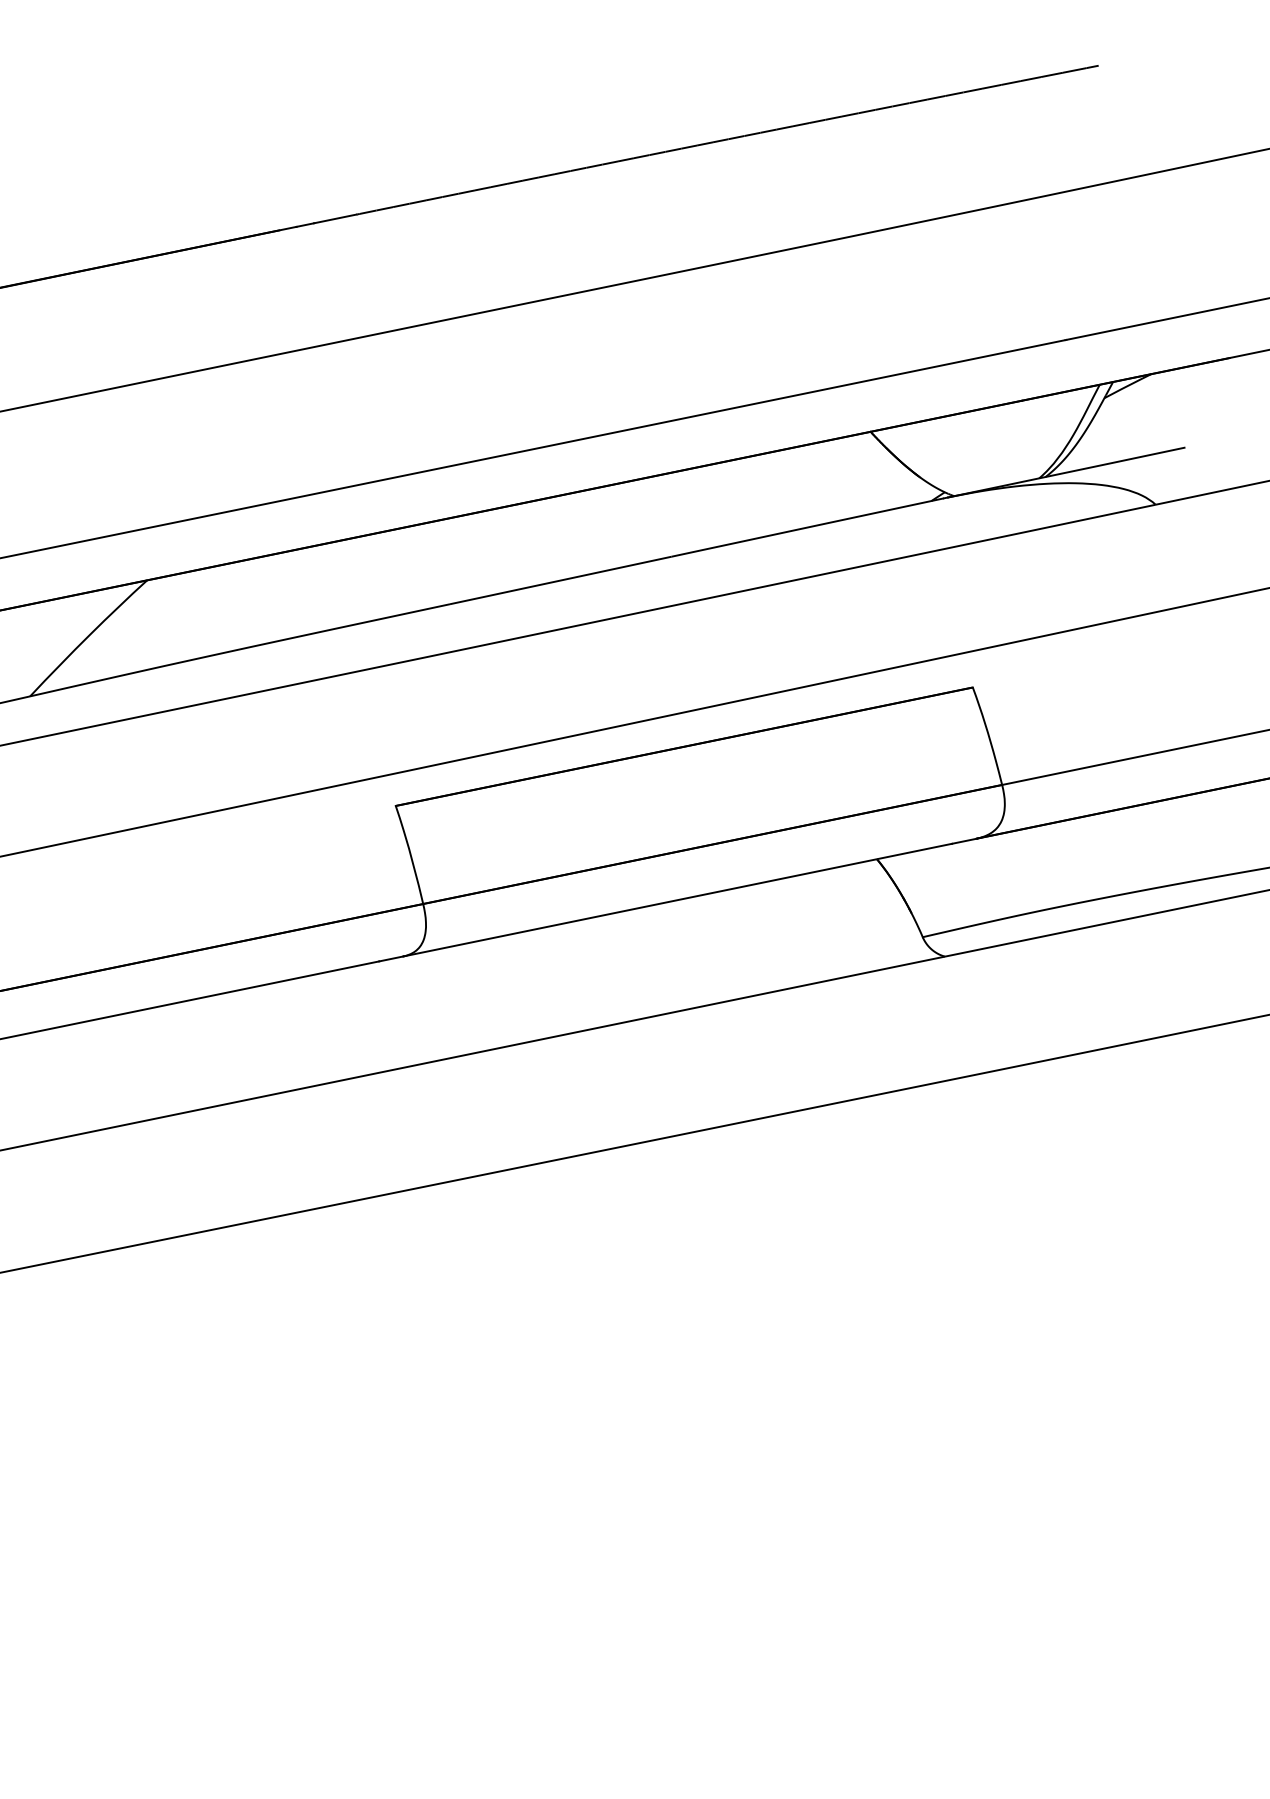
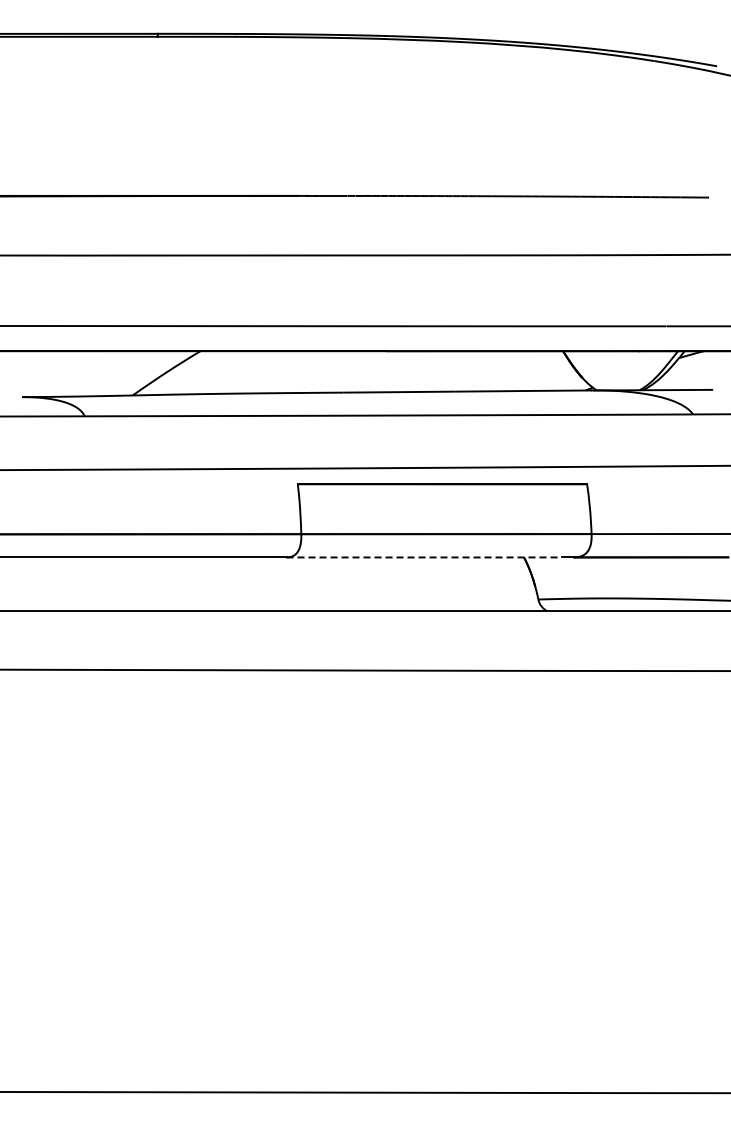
line: (678, 900) -> (424, 557), solid -> dashed

